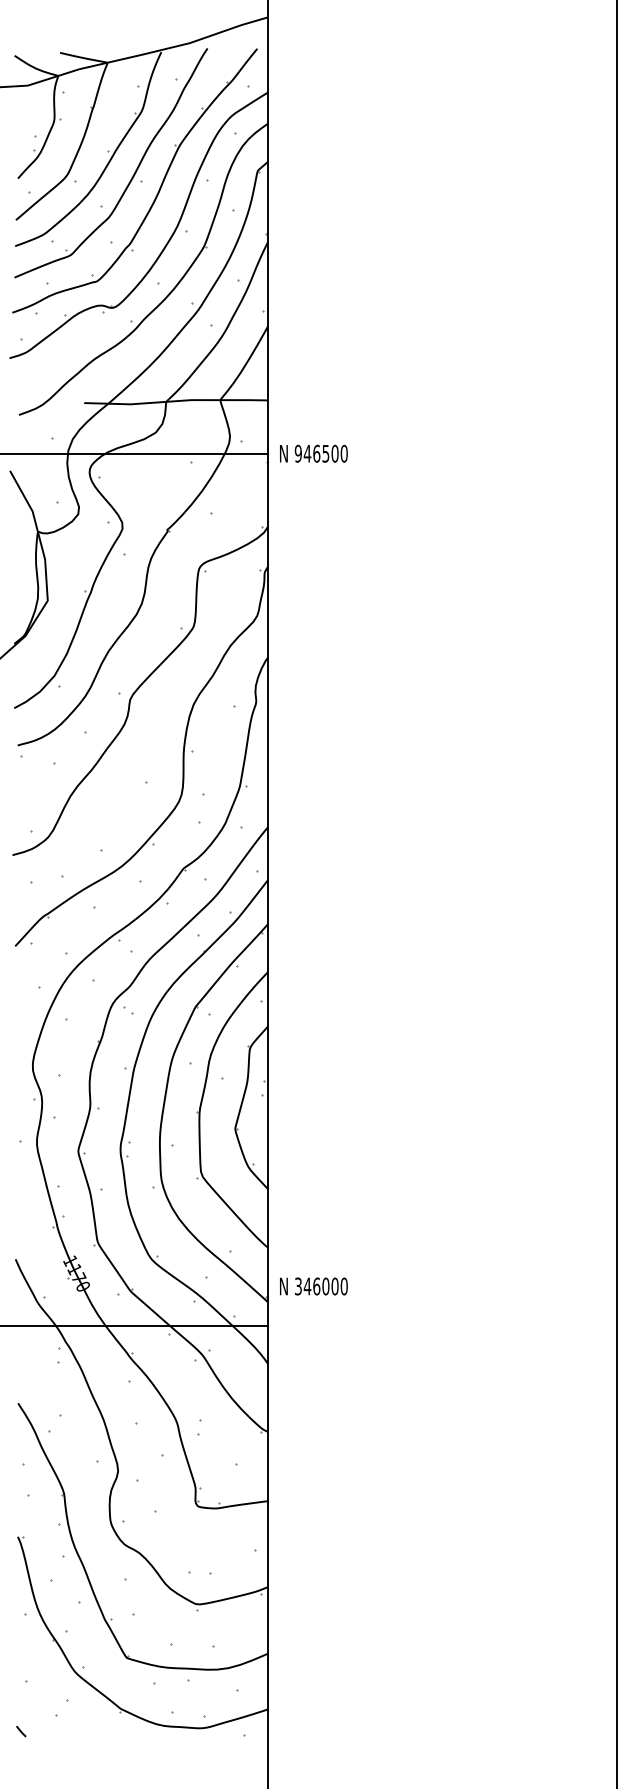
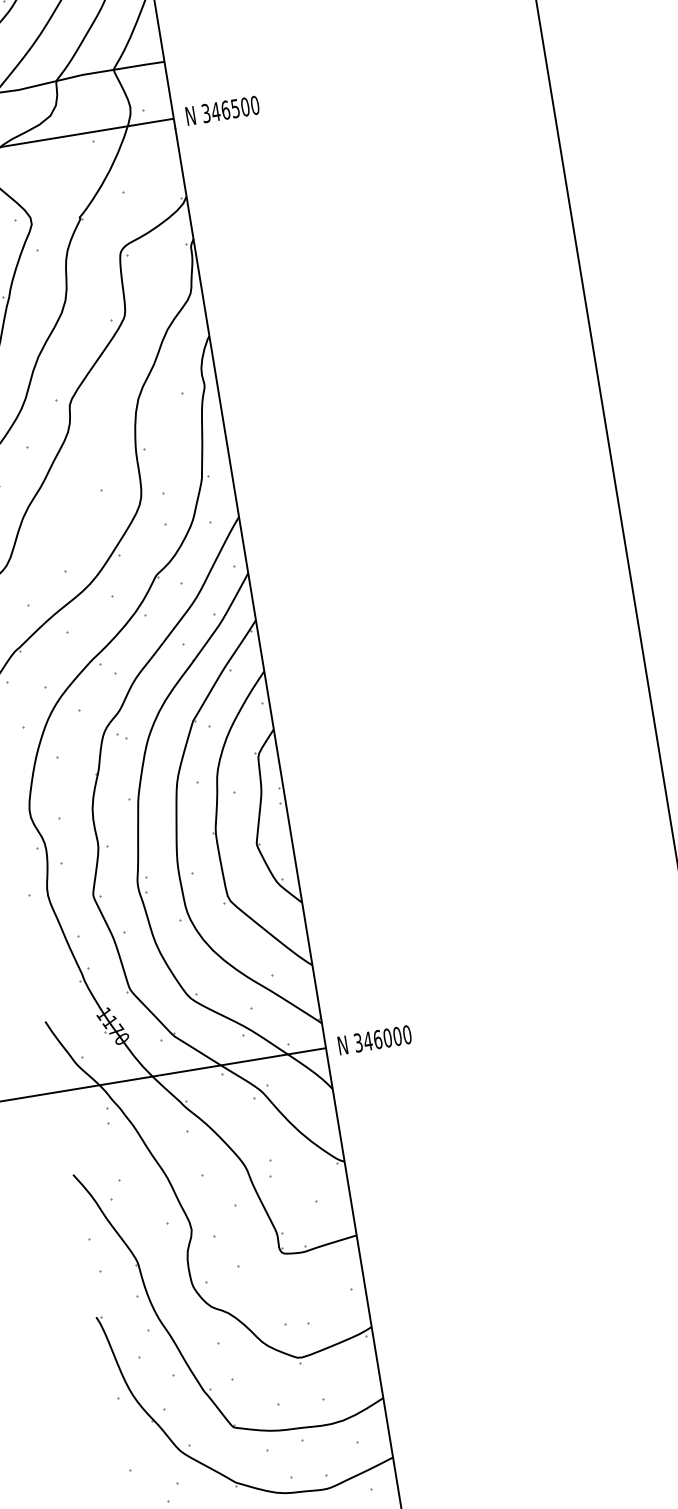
text: (297, 453) -> (205, 113), 946500 -> 346500
text: (313, 1286) -> (374, 1040), moved

